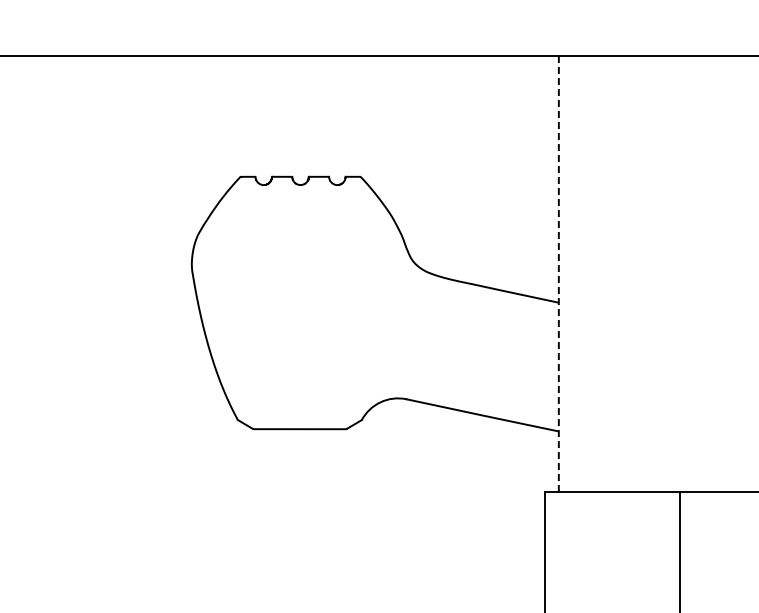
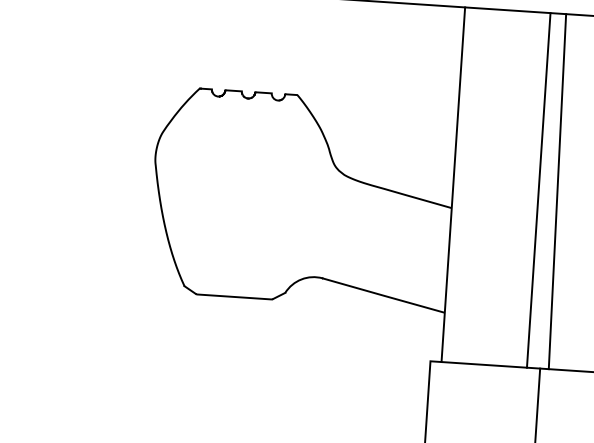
line: (558, 273) -> (453, 184), dashed -> solid
line: (663, 273) -> (538, 190), added
line: (686, 273) -> (557, 191), added

